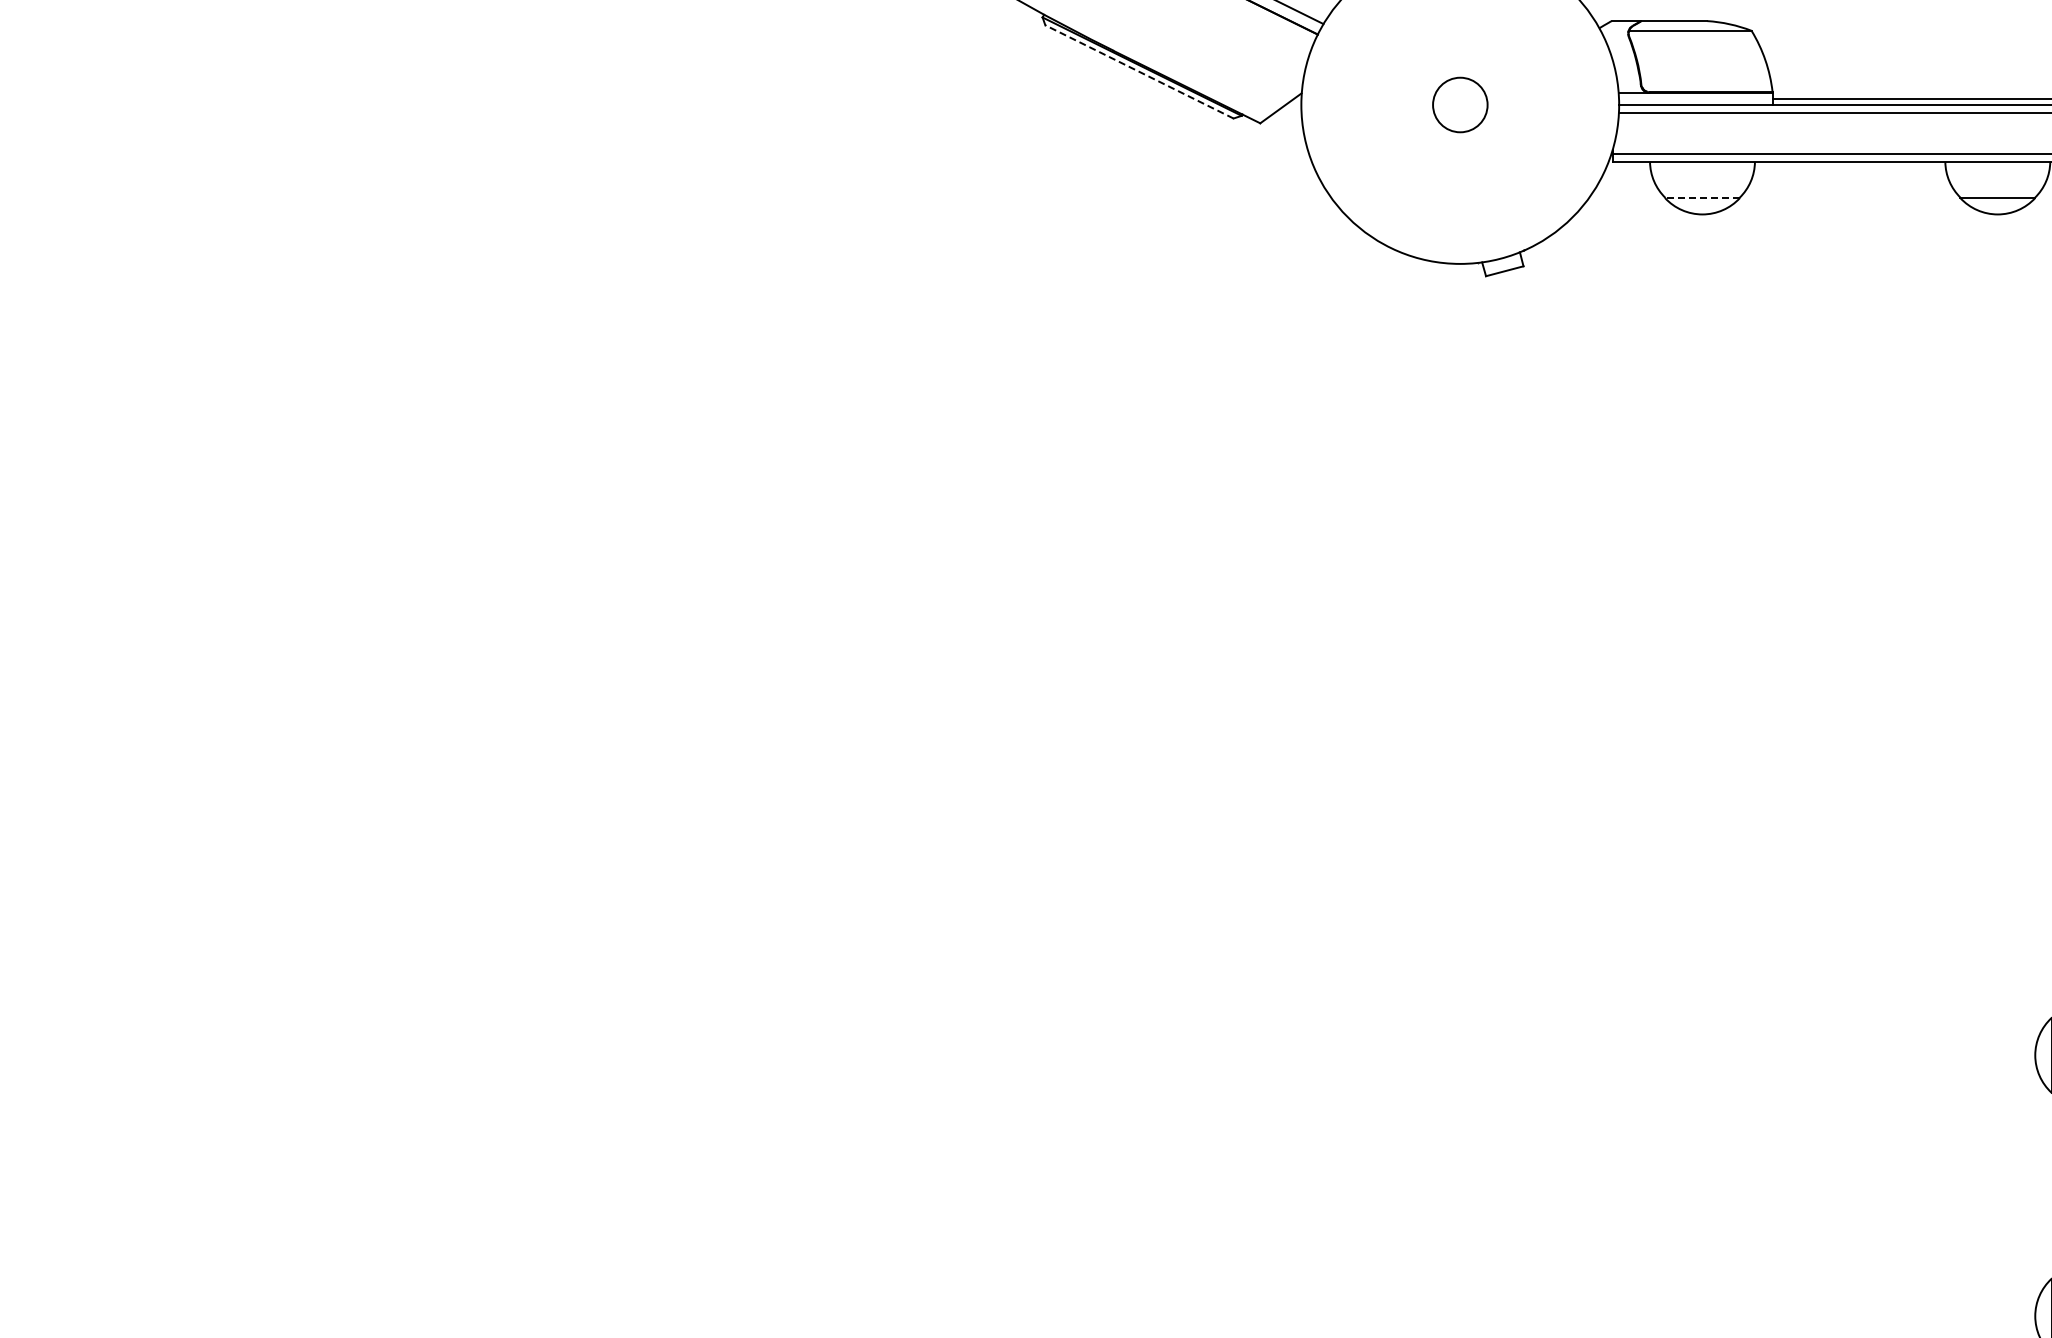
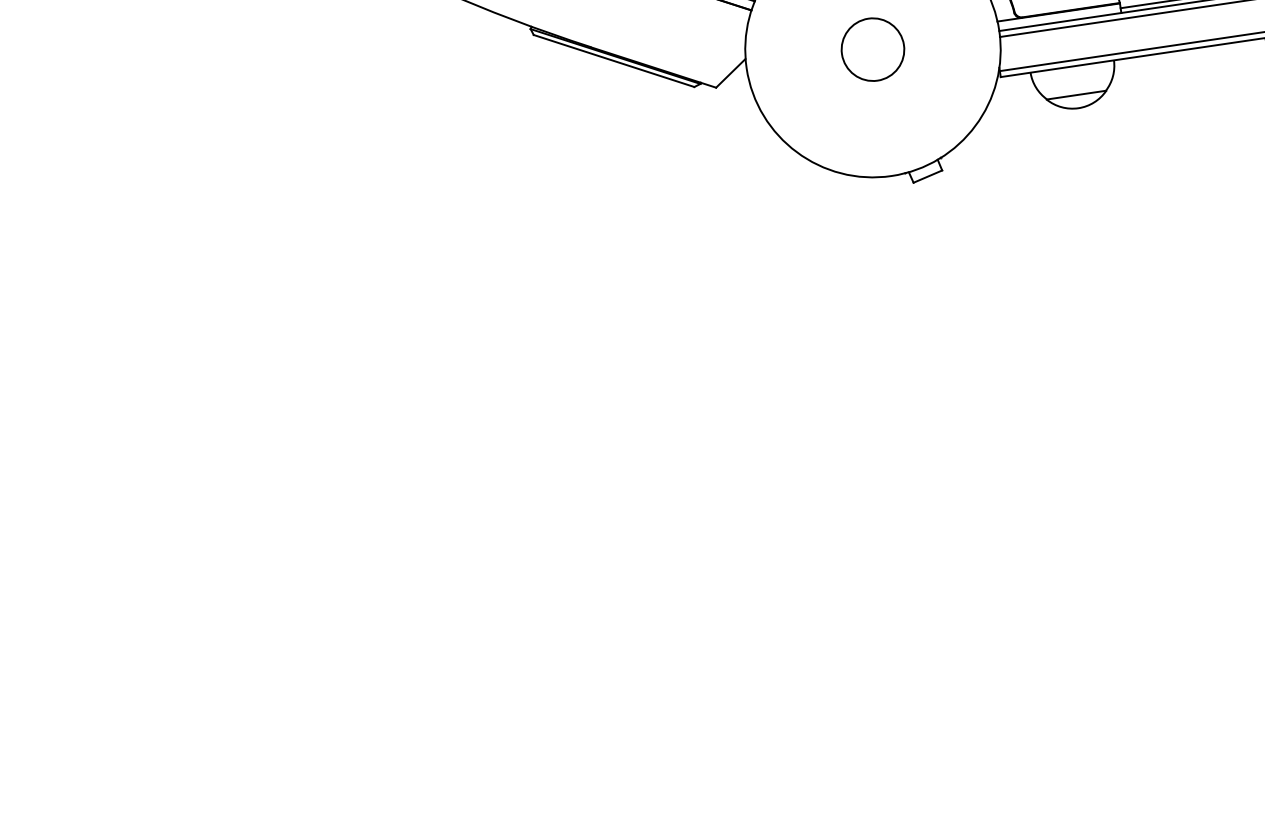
line: (1139, 71) -> (614, 60), dashed -> solid
circle: (1460, 104) -> (873, 49), size x1.43
line: (1702, 197) -> (1076, 94), dashed -> solid

